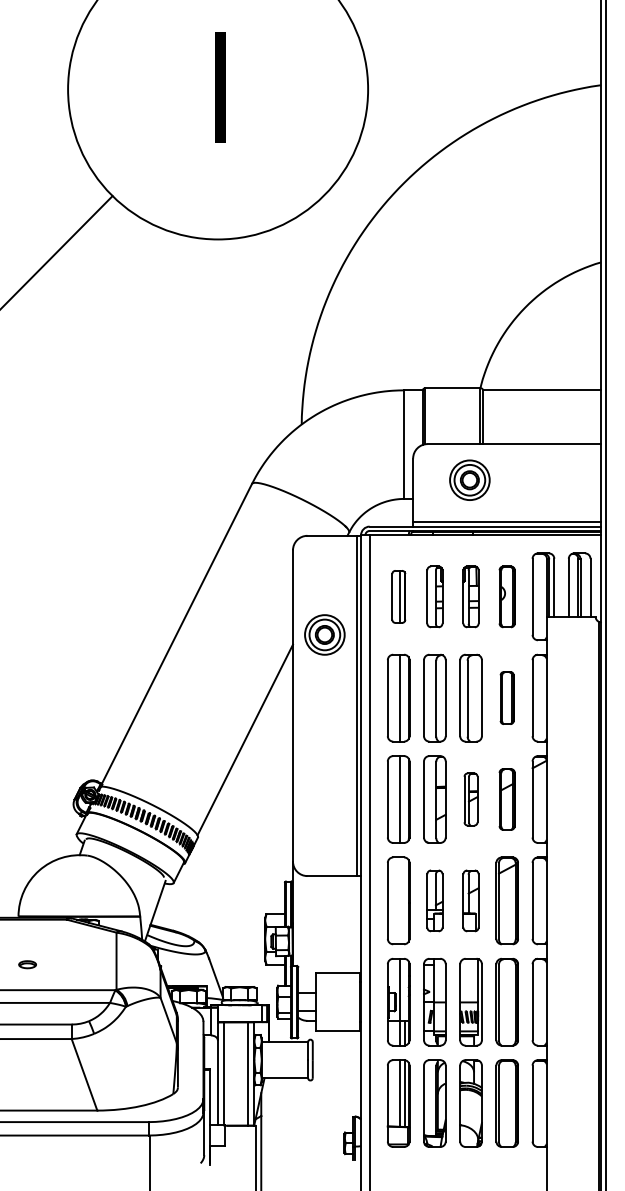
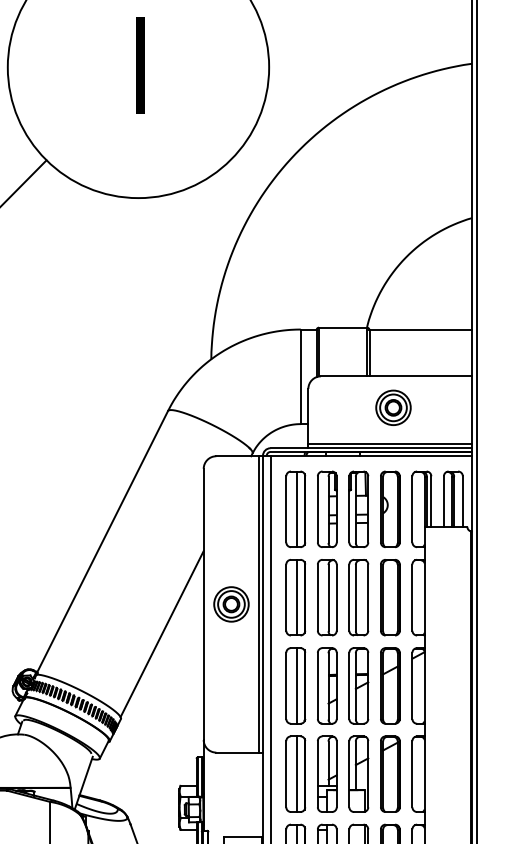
part: (469, 479) -> (393, 407), moved
part: (398, 596) -> (295, 509), size x1.67
part: (434, 596) -> (326, 509), size x1.43
part: (470, 596) -> (358, 509), size x1.43
part: (506, 596) -> (389, 509), size x1.43
part: (324, 634) -> (231, 604), moved
part: (506, 697) -> (389, 597), size x1.67
part: (470, 799) -> (358, 685), size x1.67
part: (506, 799) -> (389, 685), size x1.43
line: (400, 900) -> (297, 773), added
part: (434, 900) -> (326, 773), size x1.43
part: (470, 900) -> (358, 773), size x1.43

